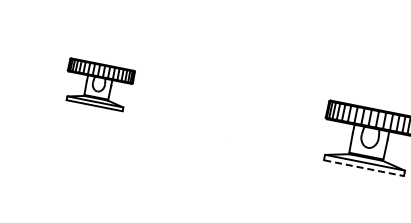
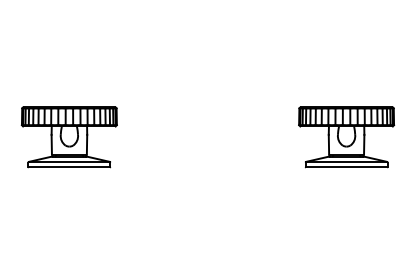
part: (97, 85) -> (68, 137), size x1.43
line: (363, 168) -> (346, 167), dashed -> solid

